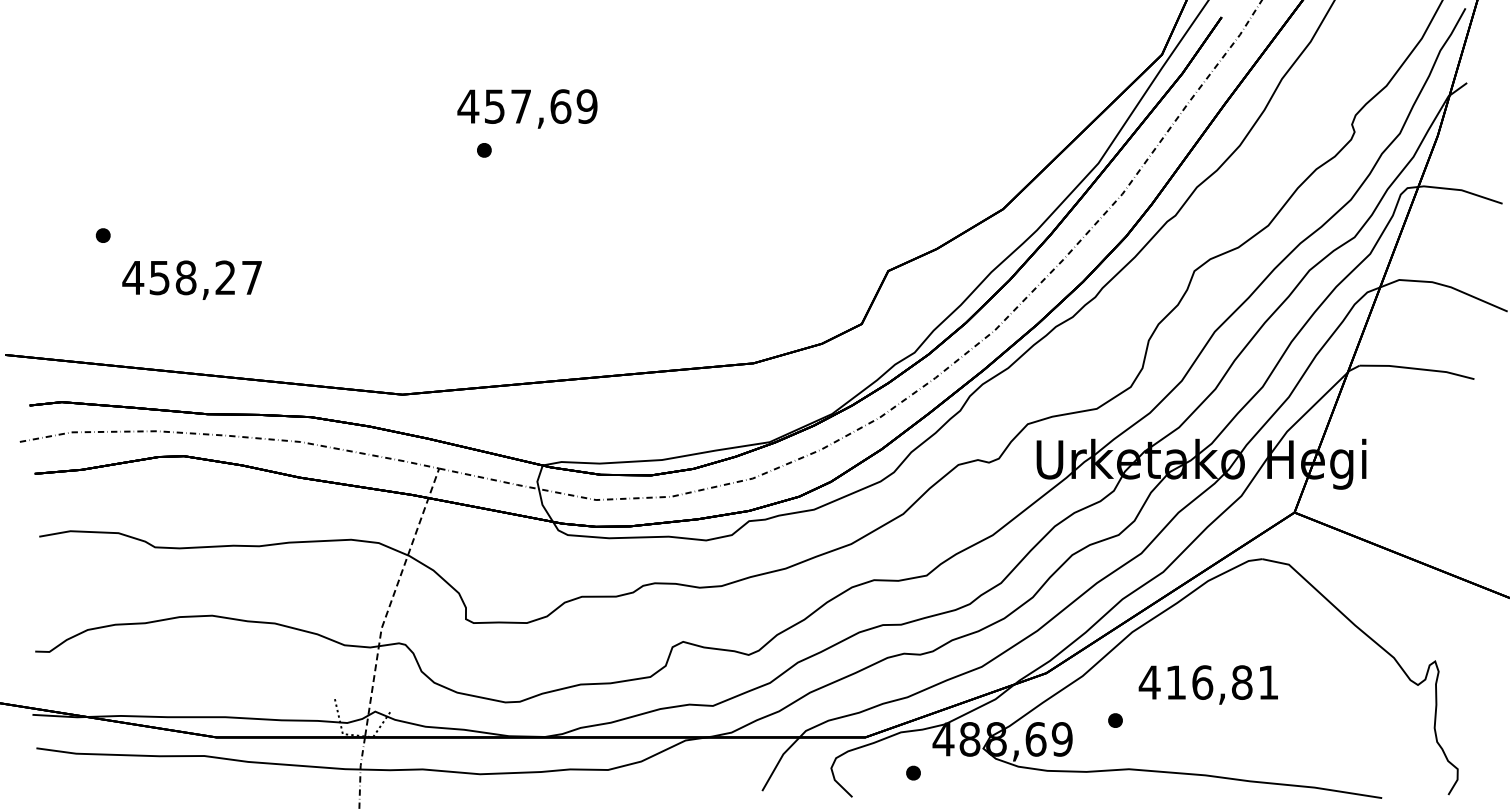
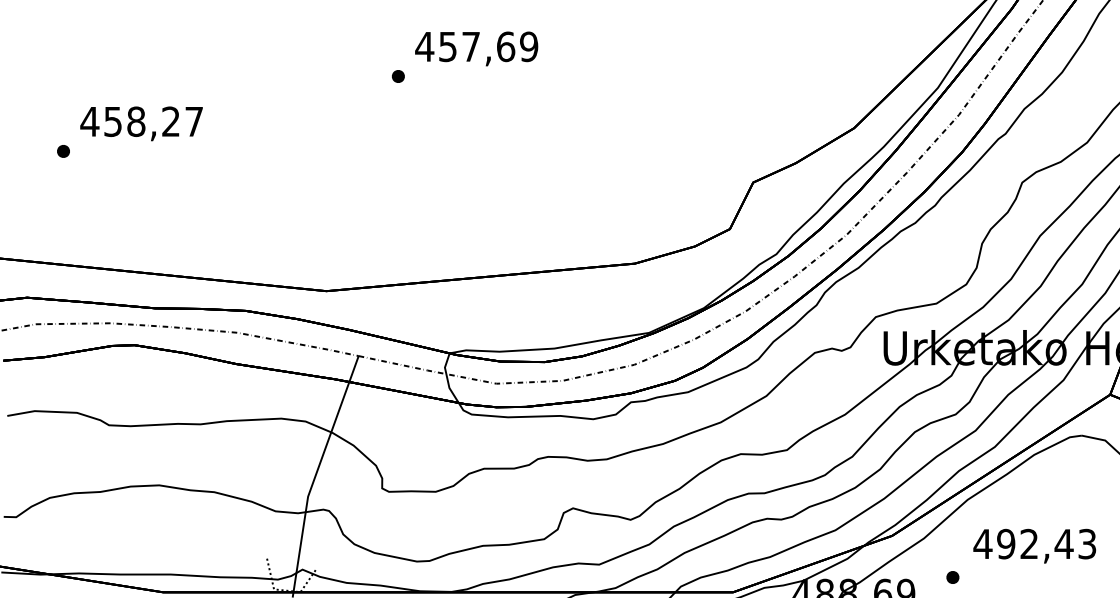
text: (527, 108) -> (476, 48), moved
text: (191, 279) -> (141, 123), moved
line: (391, 600) -> (316, 471), dashed -> solid
text: (1221, 682) -> (1046, 544), 416,81 -> 492,43

